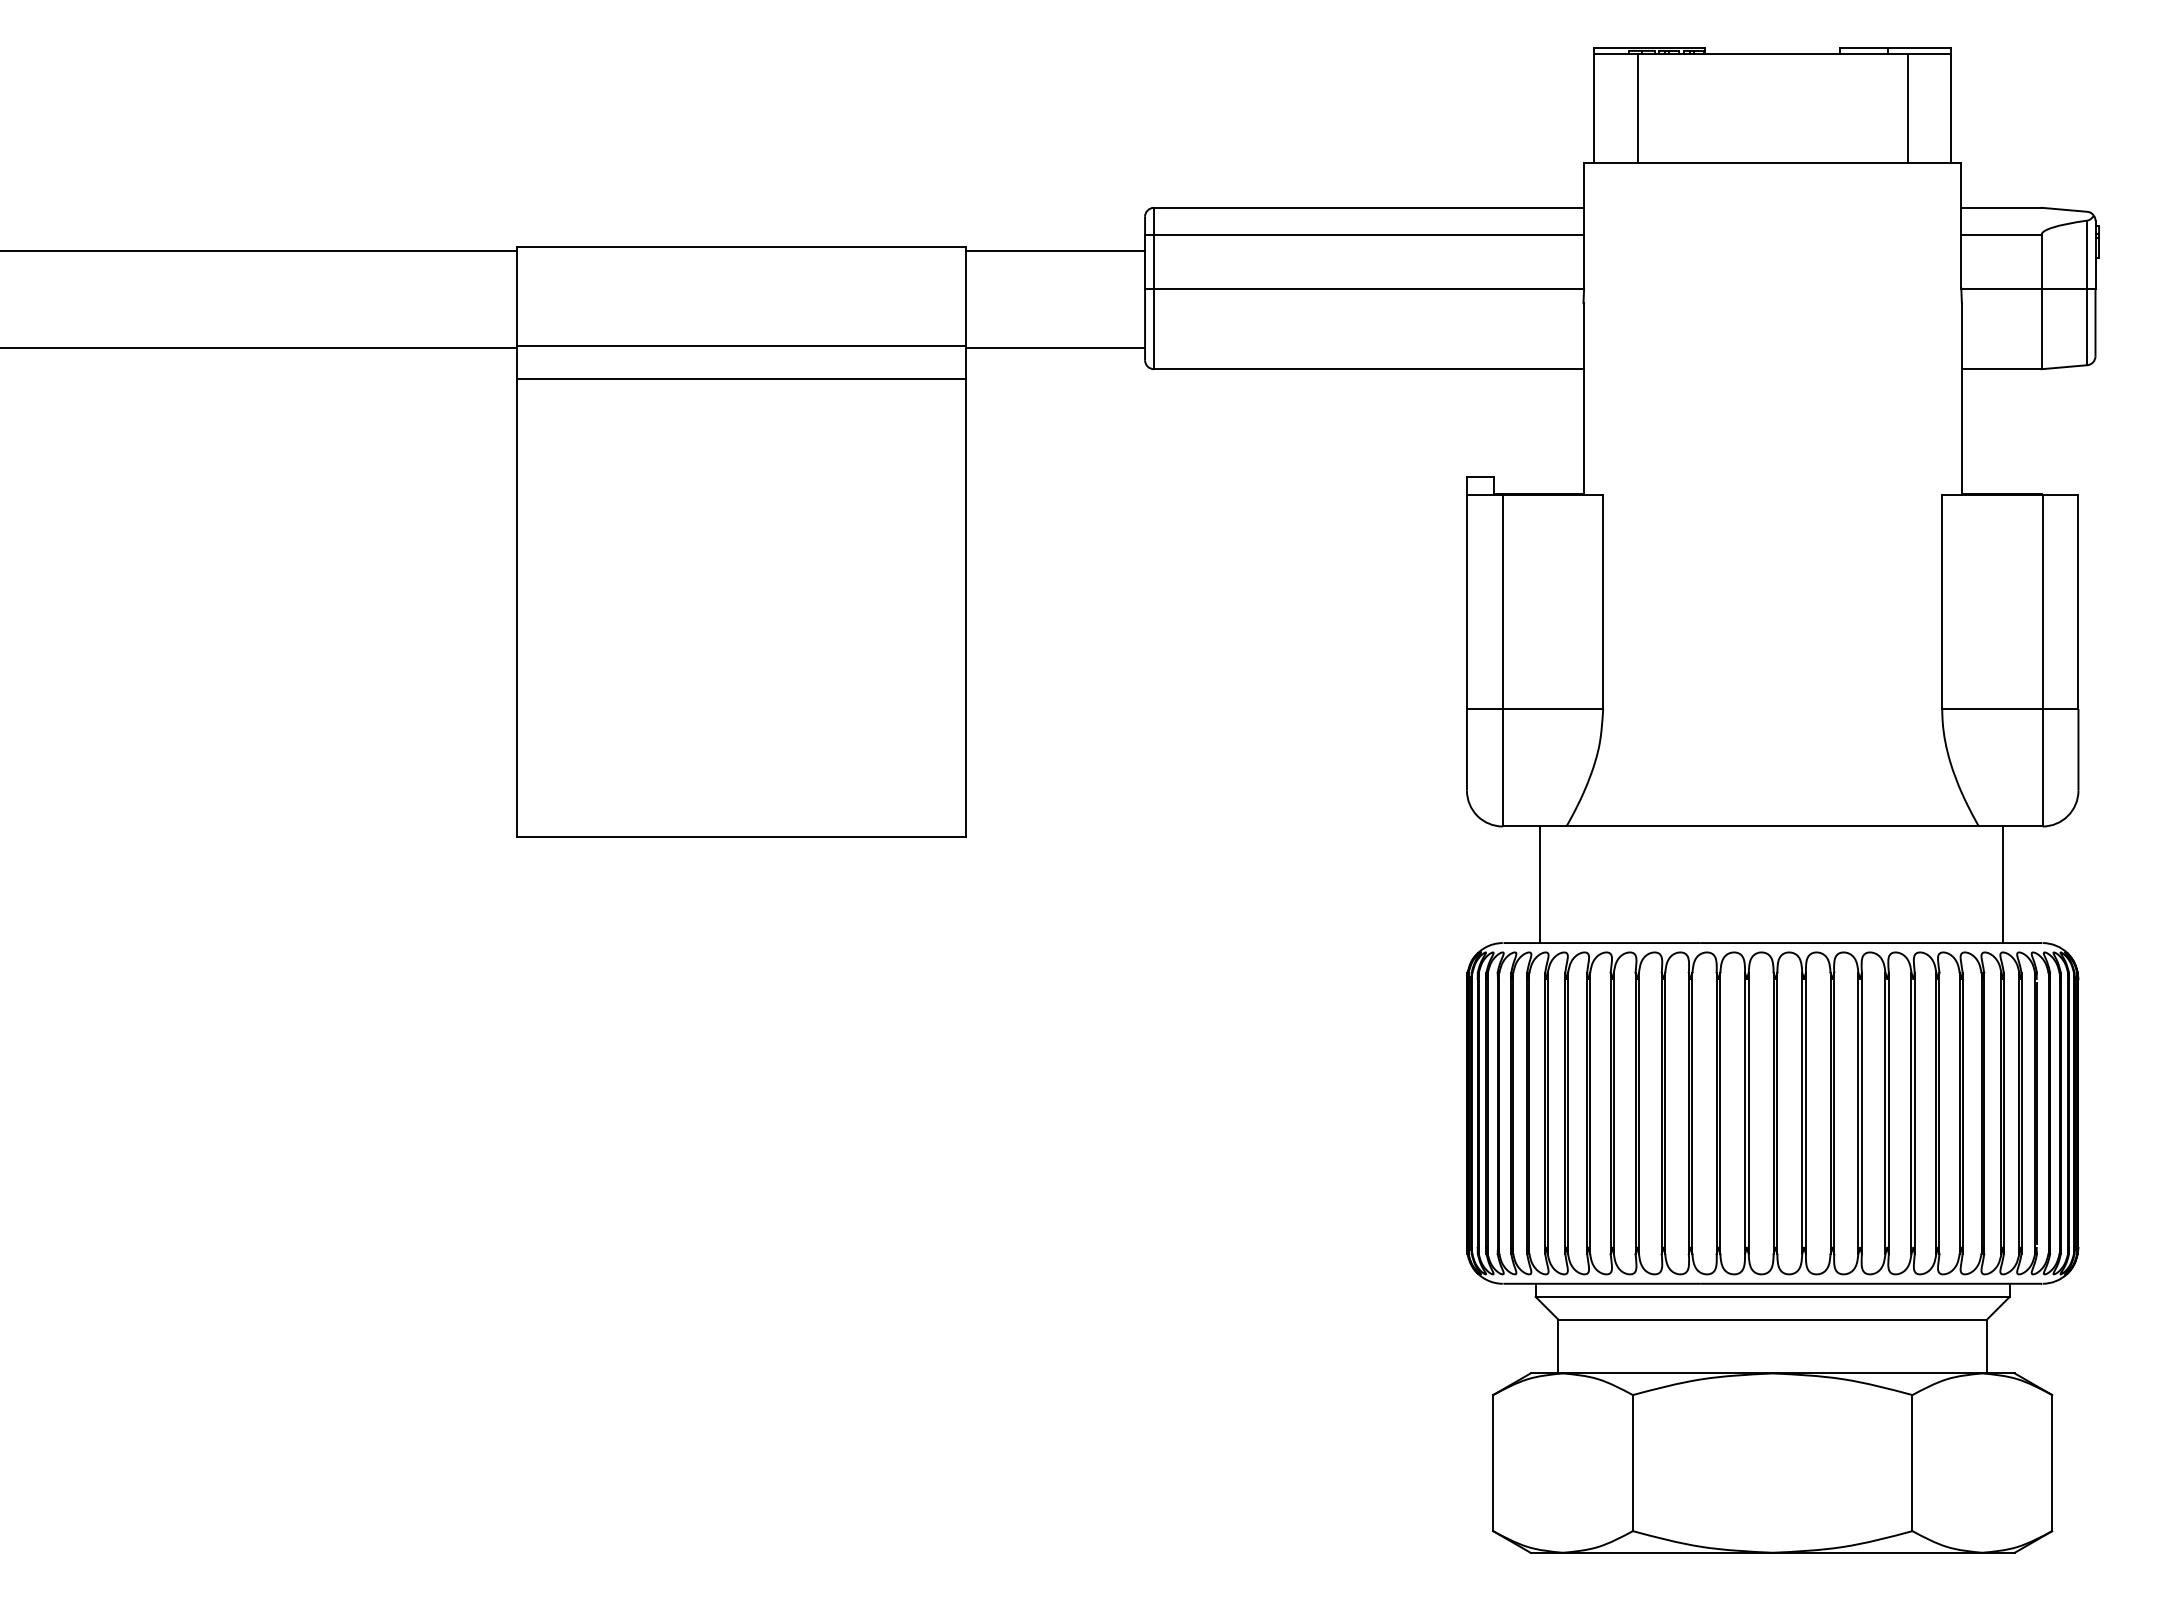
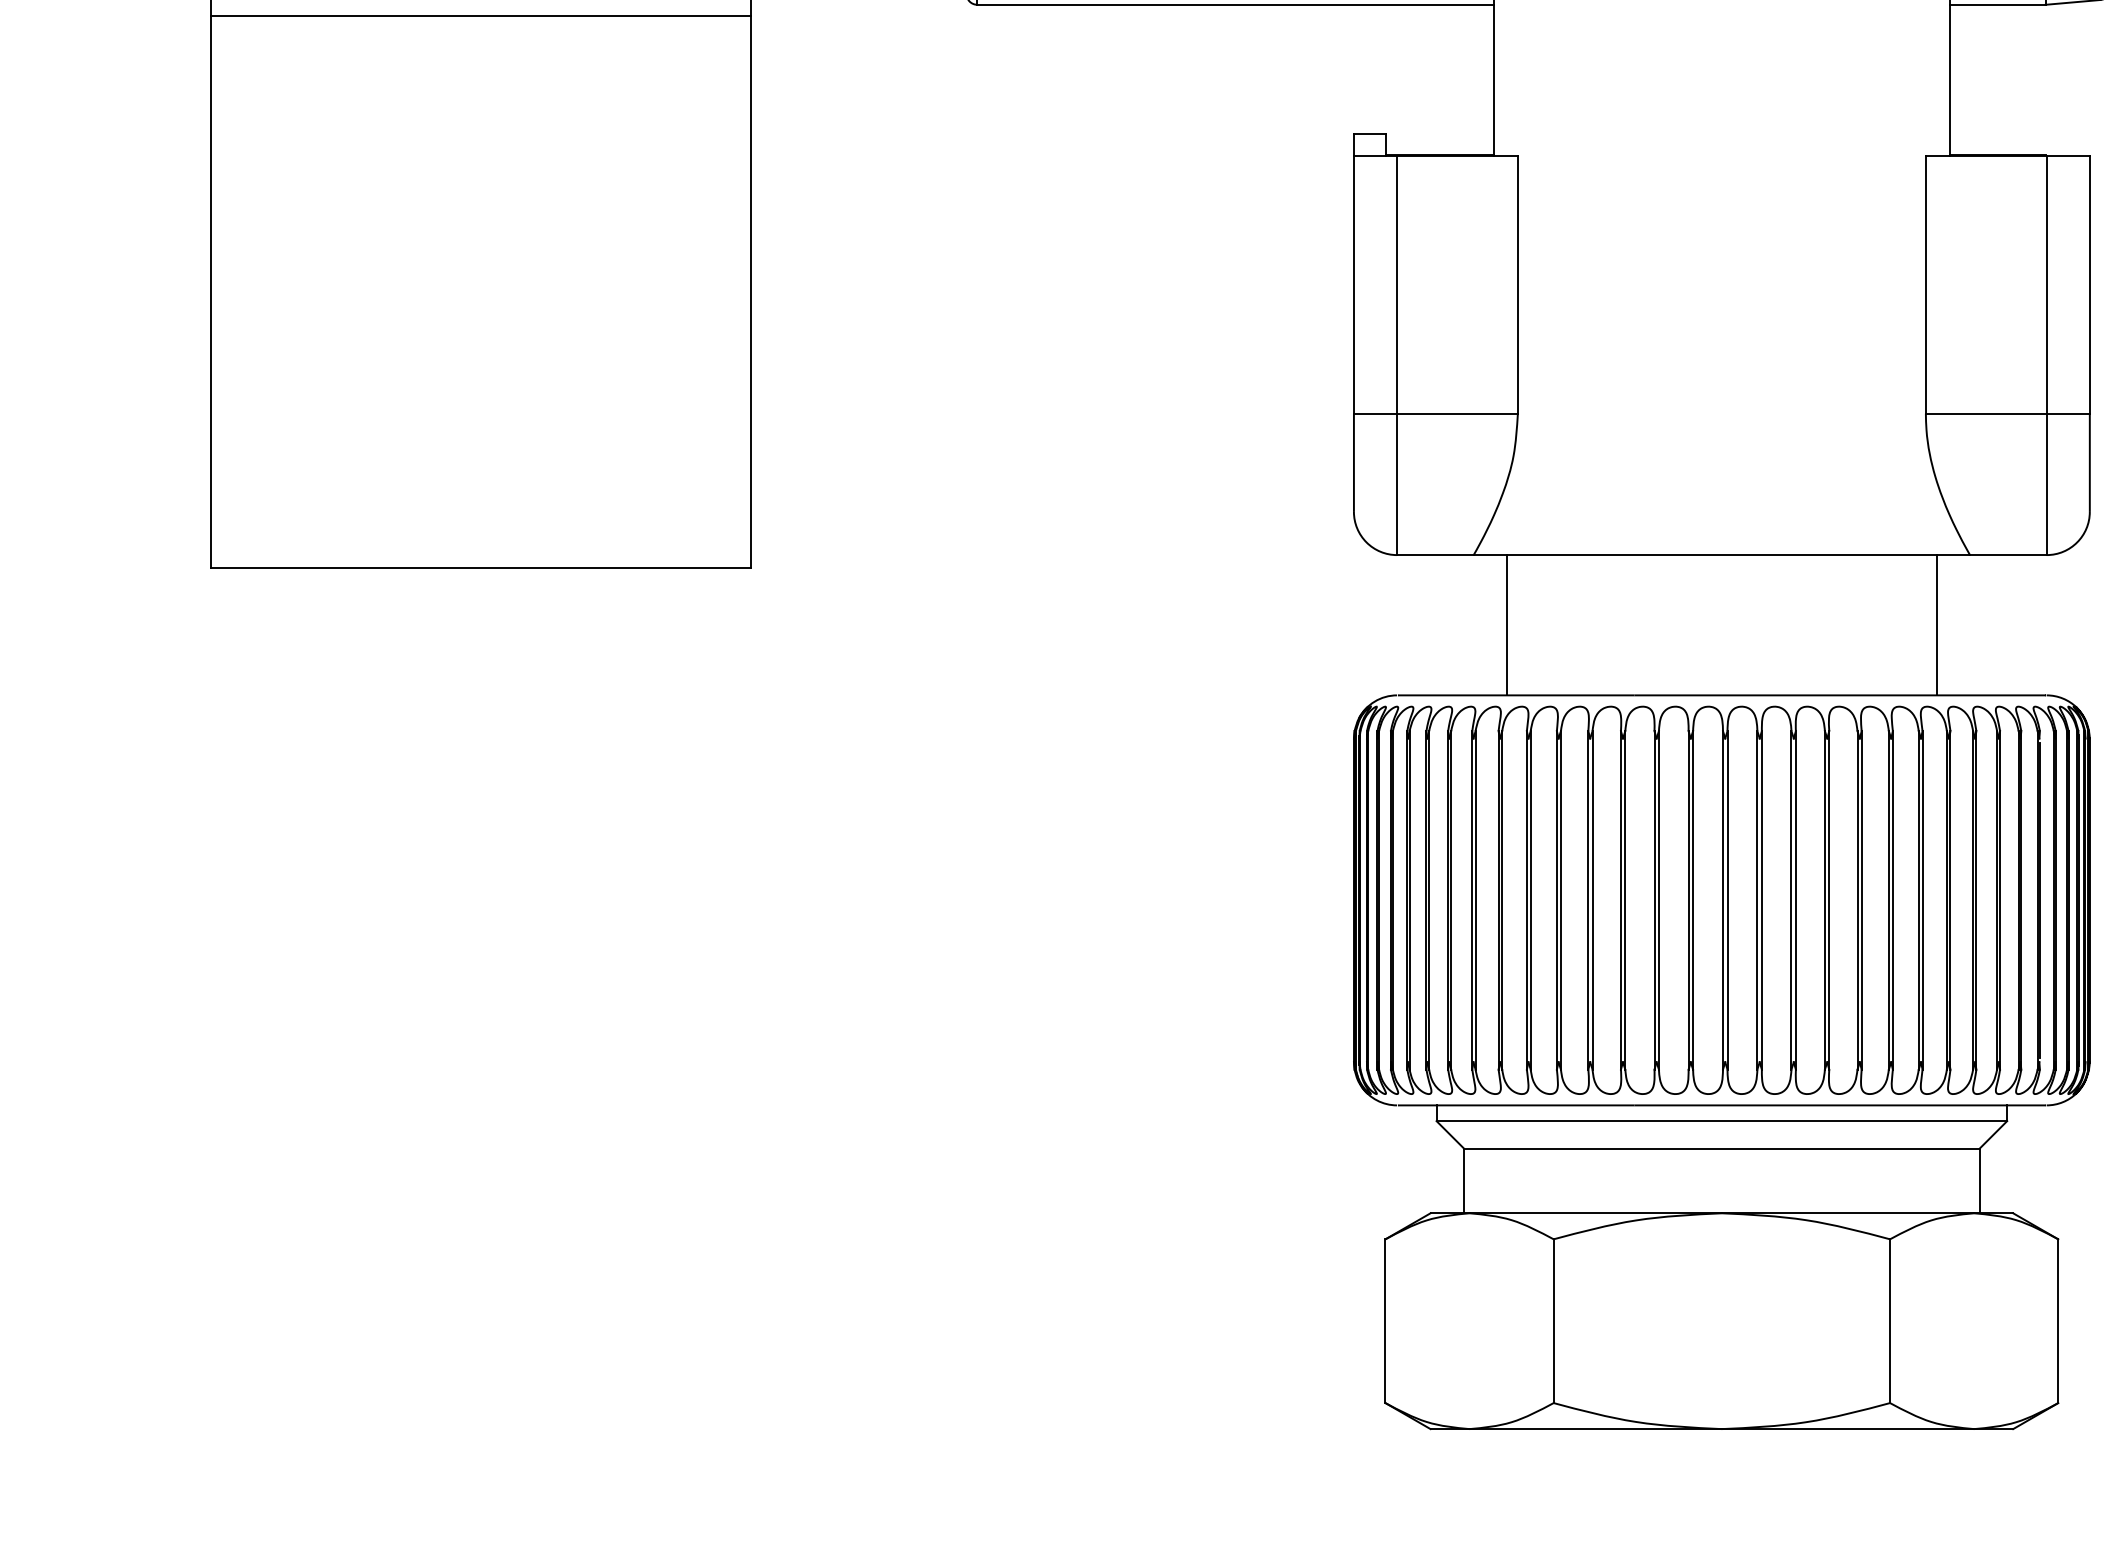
line: (1540, 884) -> (1507, 624), moved
line: (2003, 884) -> (1937, 624), moved

